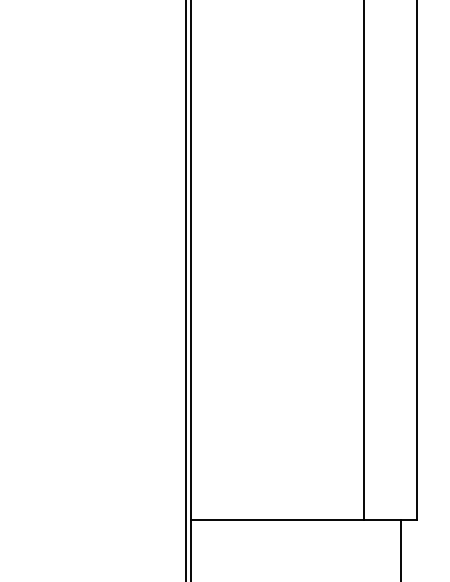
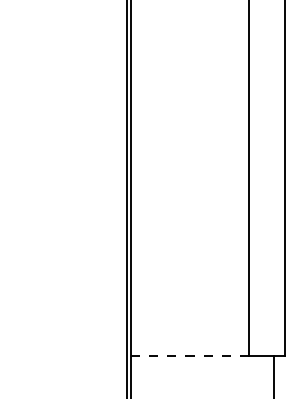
line: (276, 520) -> (189, 356), solid -> dashed

